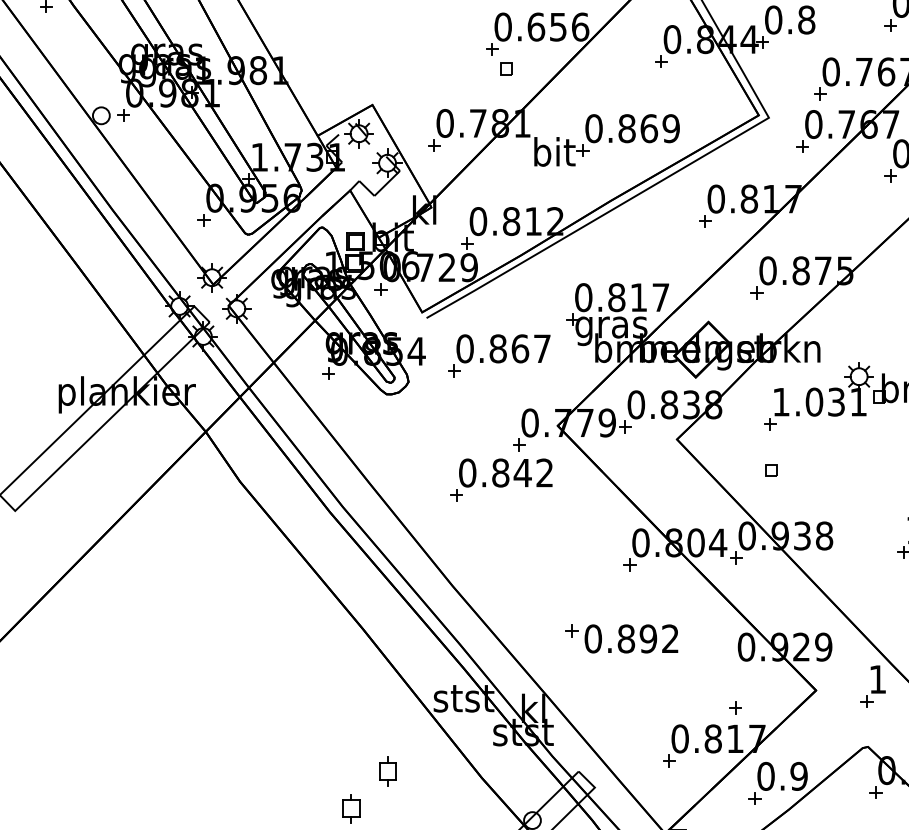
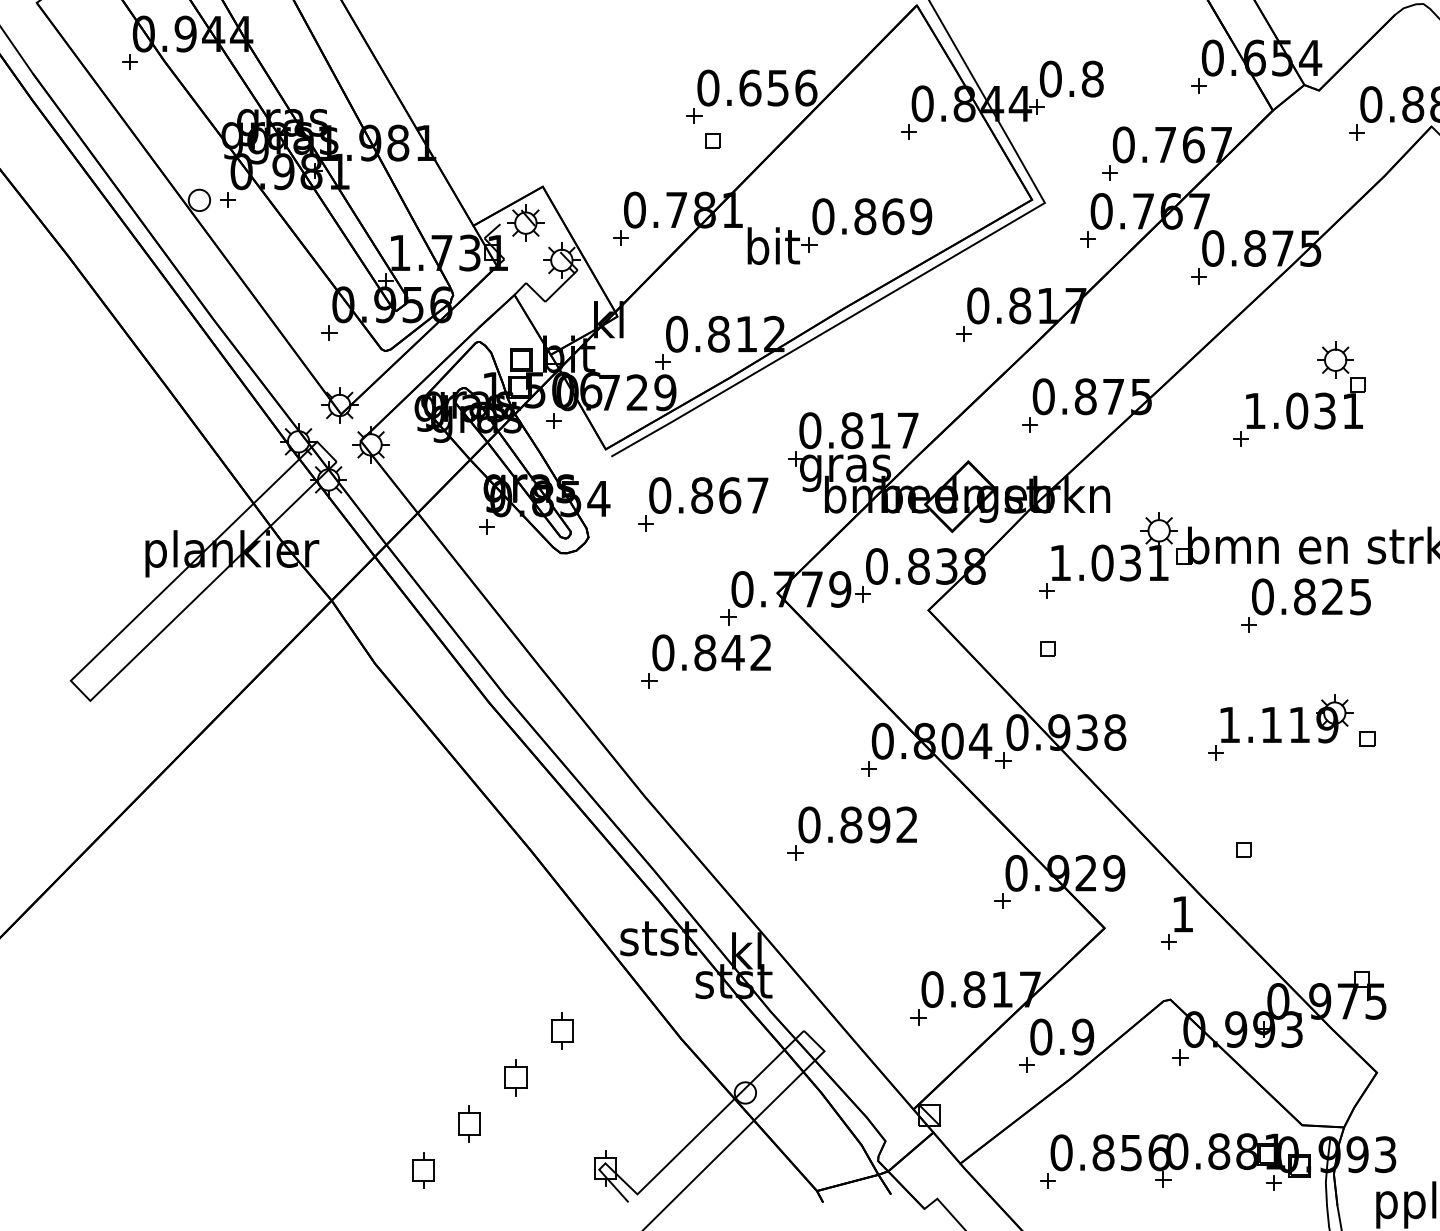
text: (631, 638) -> (857, 824), moved
part: (735, 707) -> (1002, 900), moved

